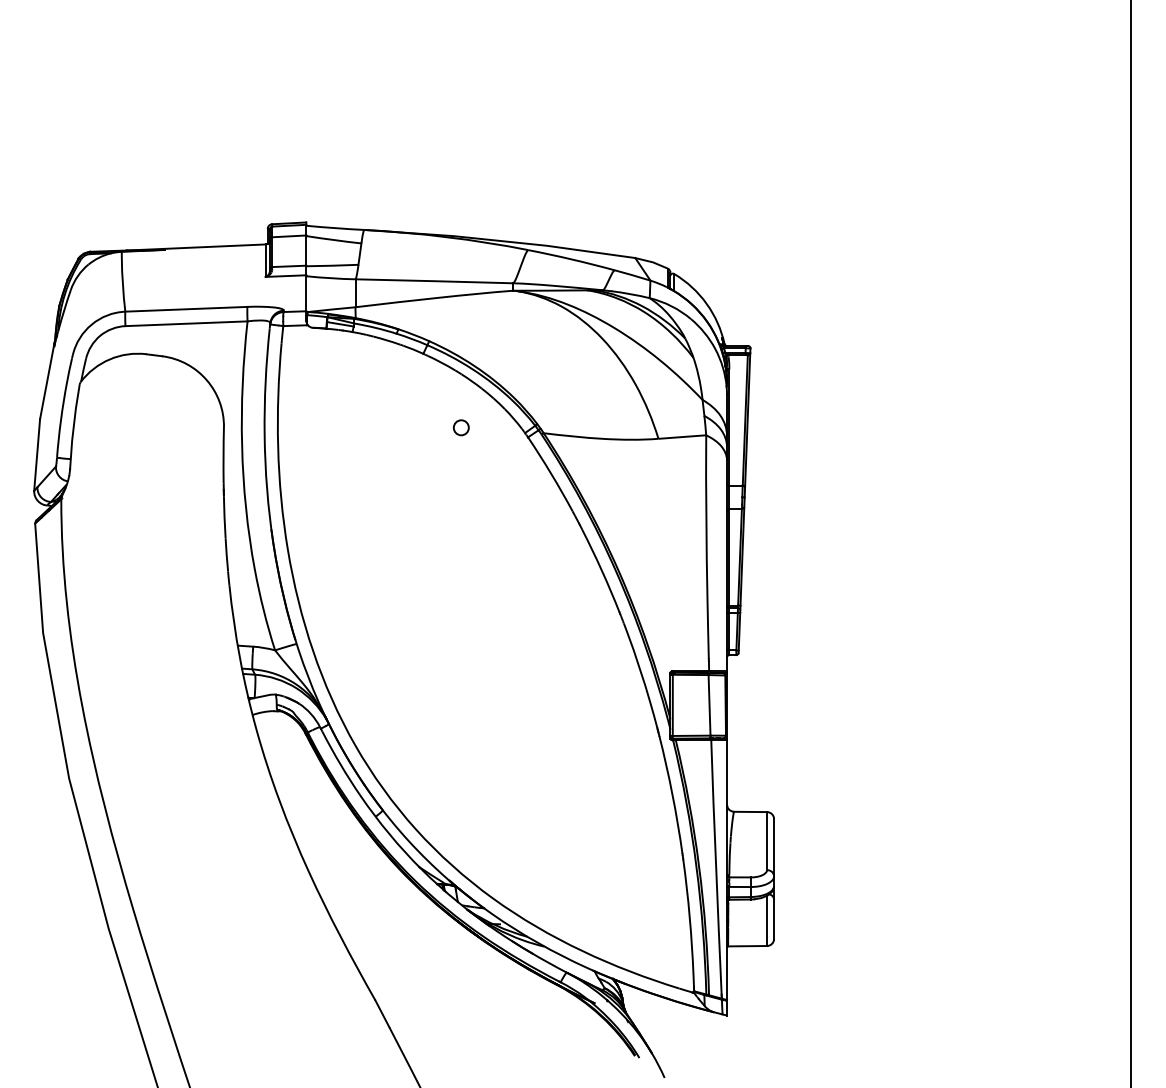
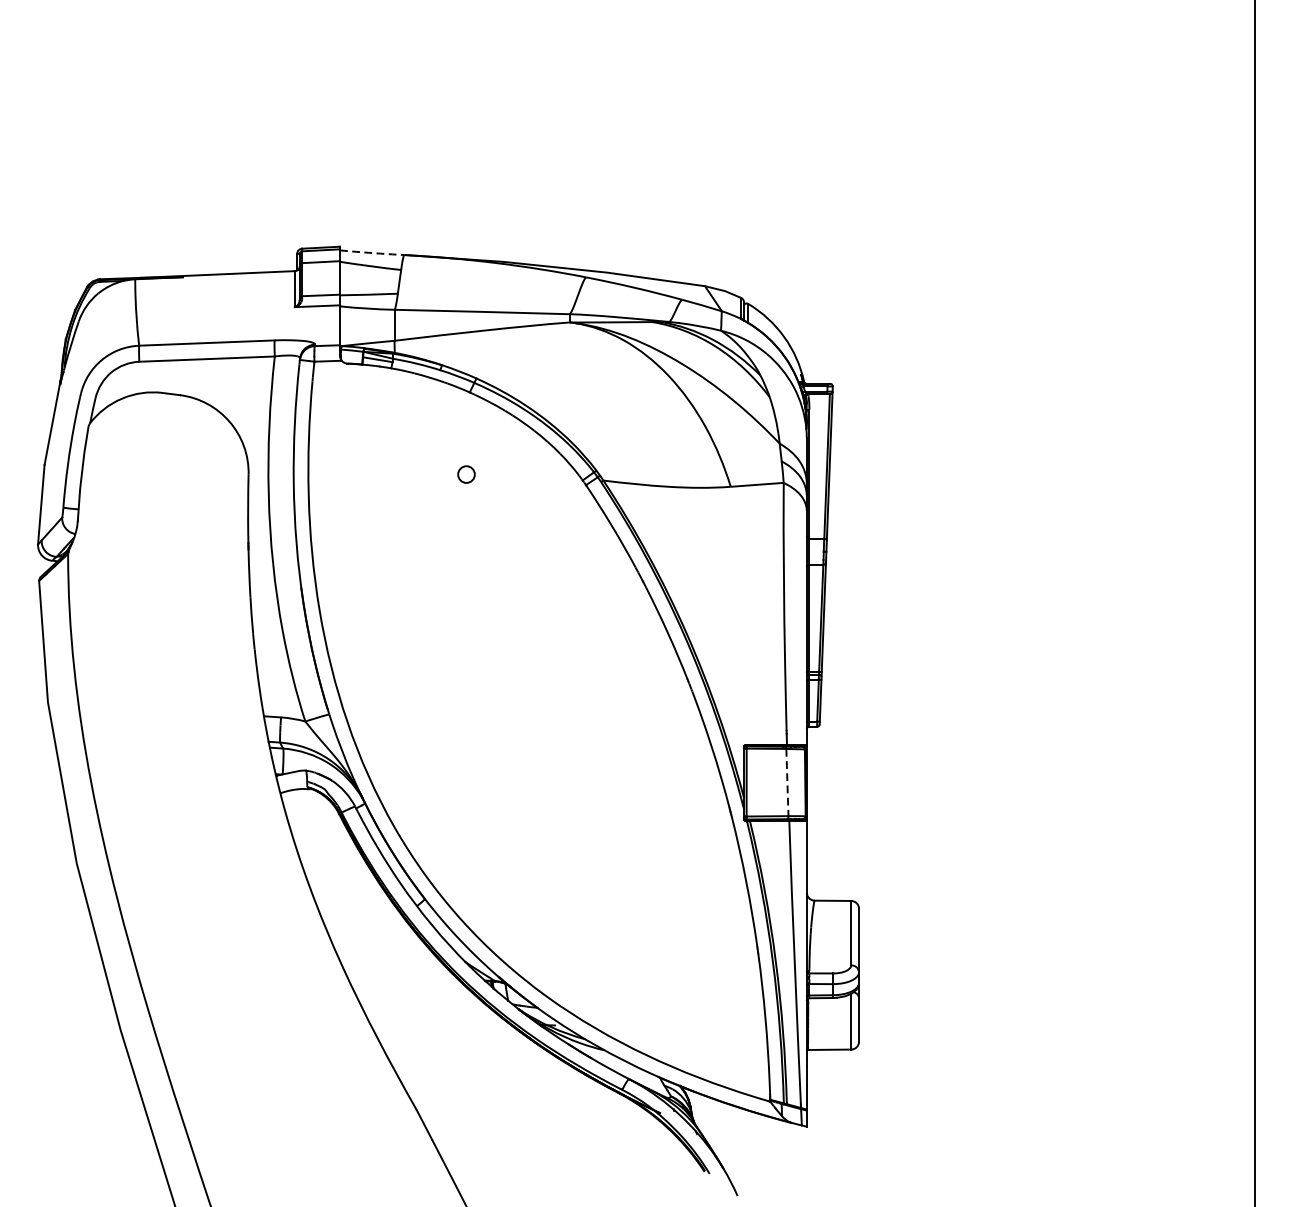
arc: (335, 228) -> (372, 253), solid -> dashed
circle: (461, 427) -> (466, 474), moved
line: (709, 705) -> (787, 782), solid -> dashed

